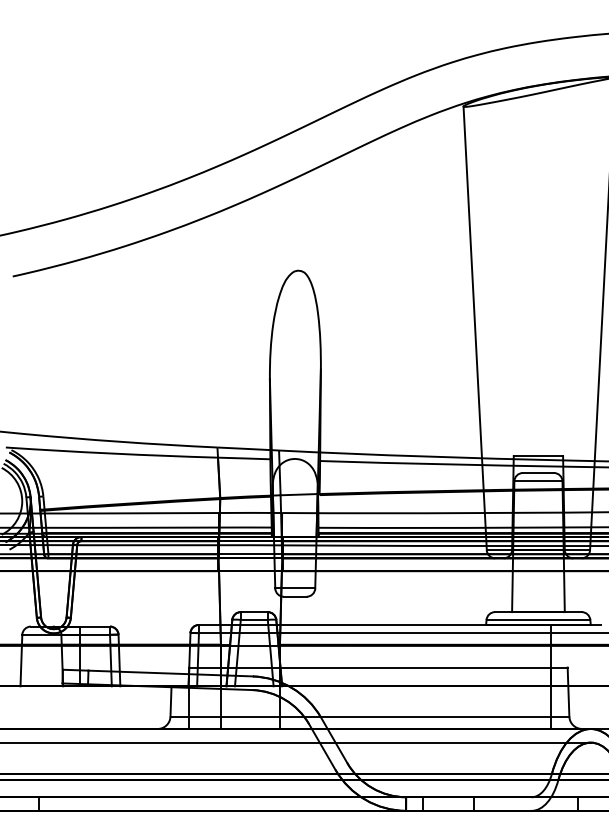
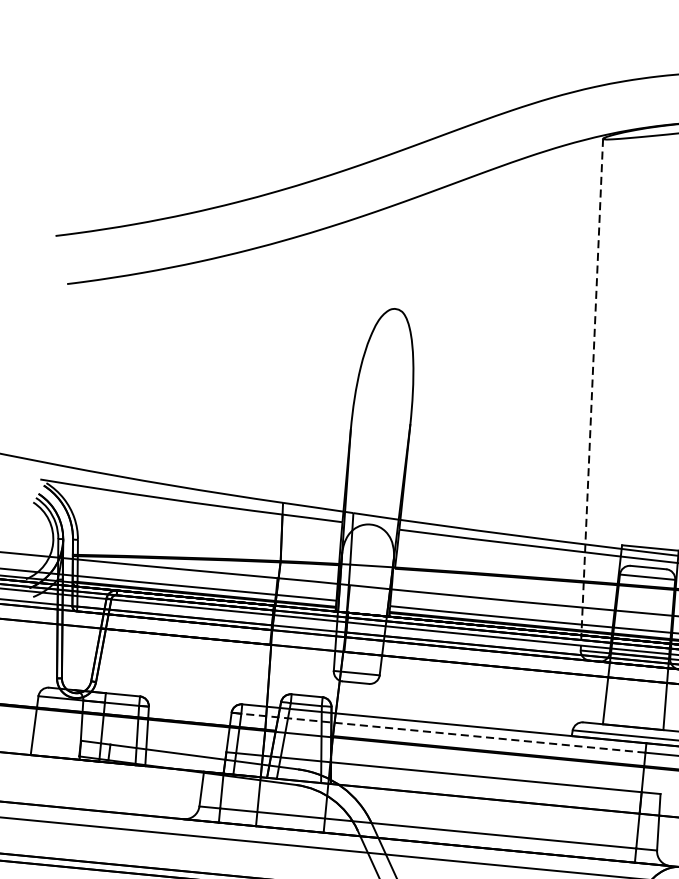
line: (475, 328) -> (592, 394), solid -> dashed
line: (374, 633) -> (442, 733), solid -> dashed

